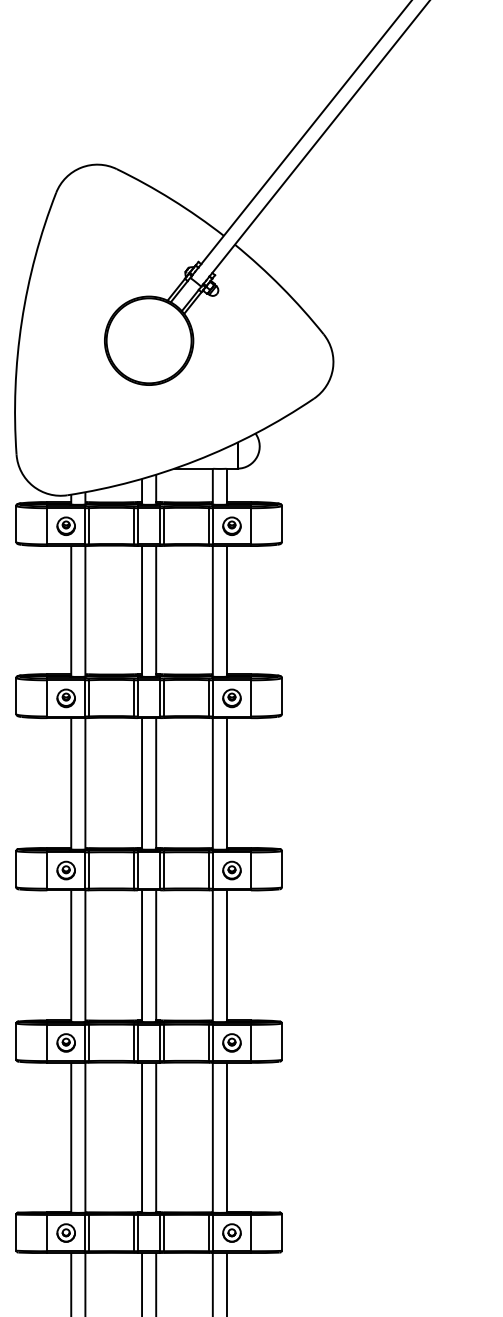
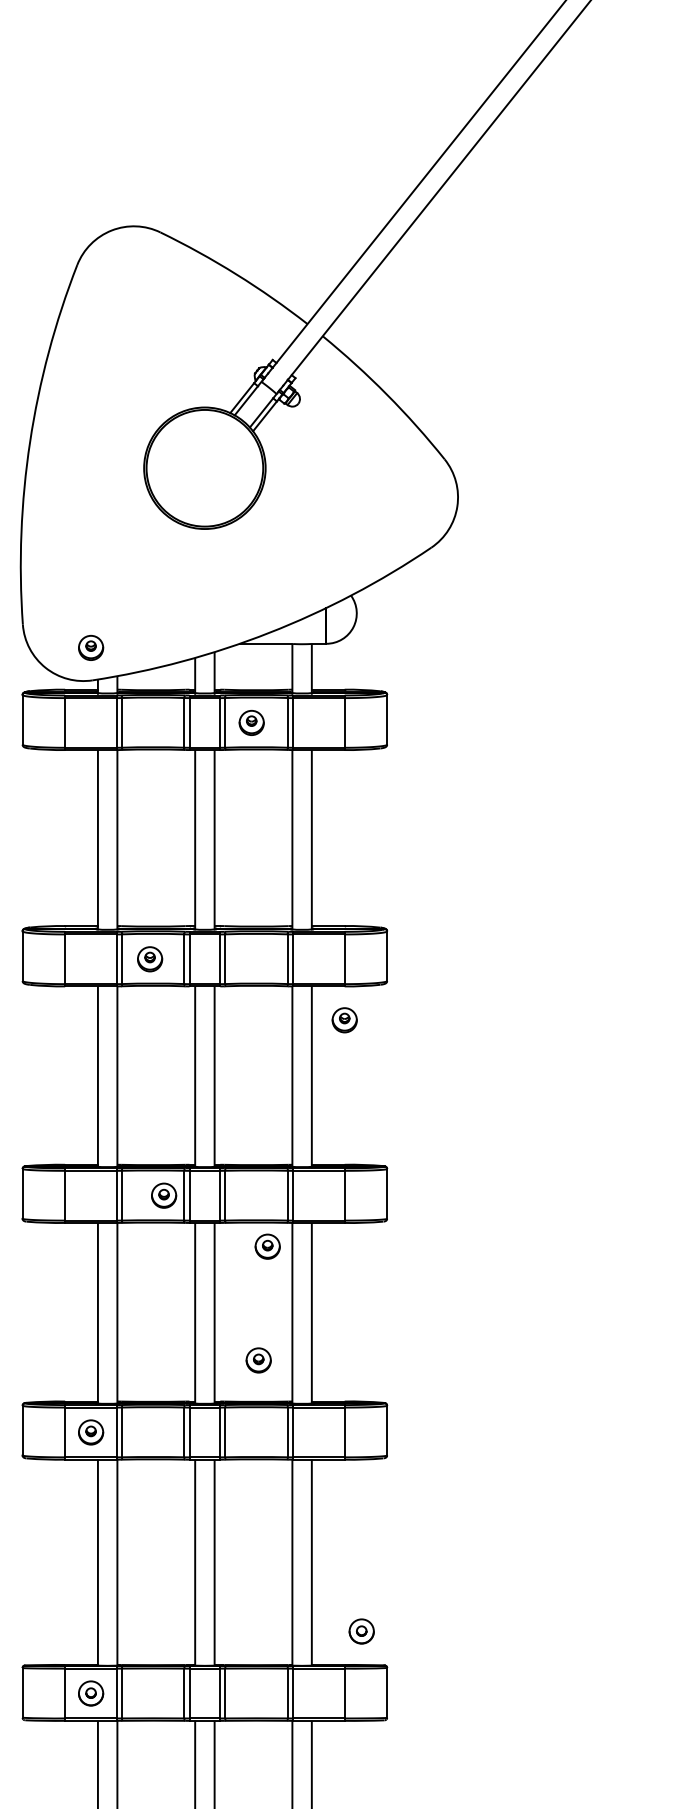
part: (66, 525) -> (91, 647), moved
part: (231, 525) -> (251, 722), moved
part: (66, 698) -> (150, 959), moved
part: (231, 698) -> (344, 1020), moved
part: (66, 870) -> (164, 1195), moved
part: (231, 870) -> (267, 1246), moved
part: (231, 1042) -> (258, 1360), moved
part: (231, 1233) -> (361, 1631), moved

